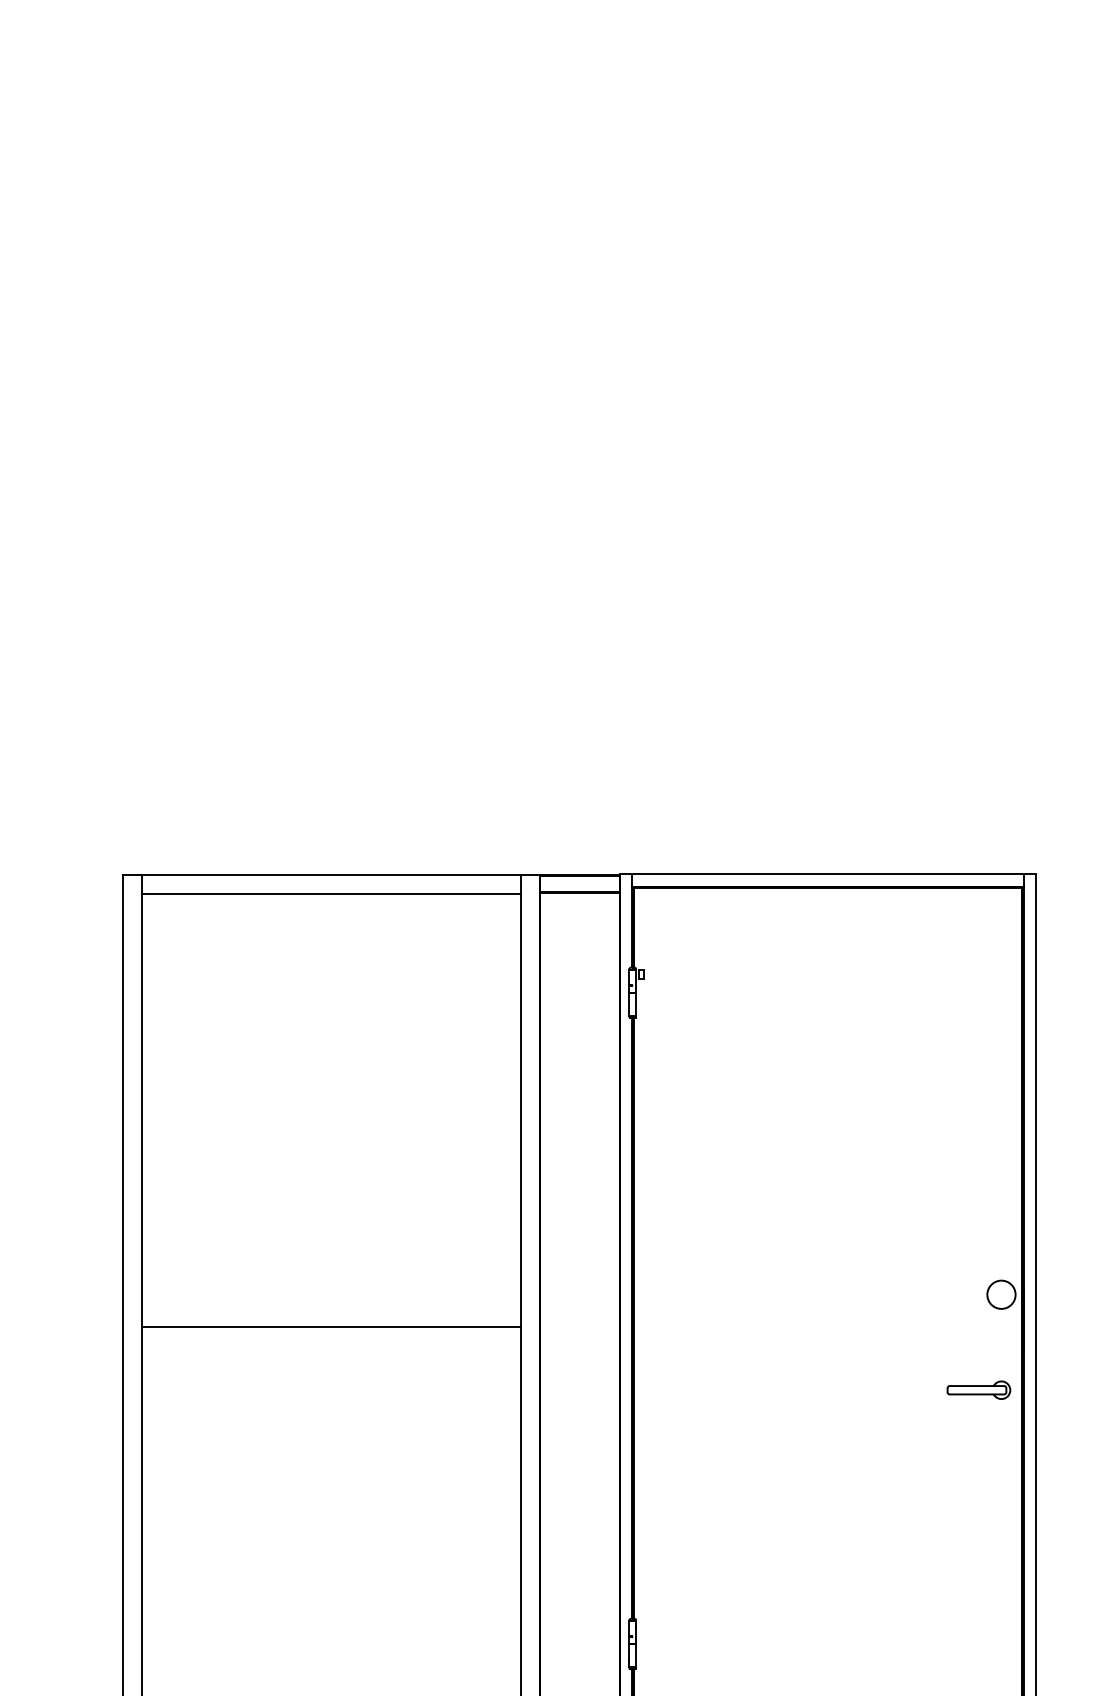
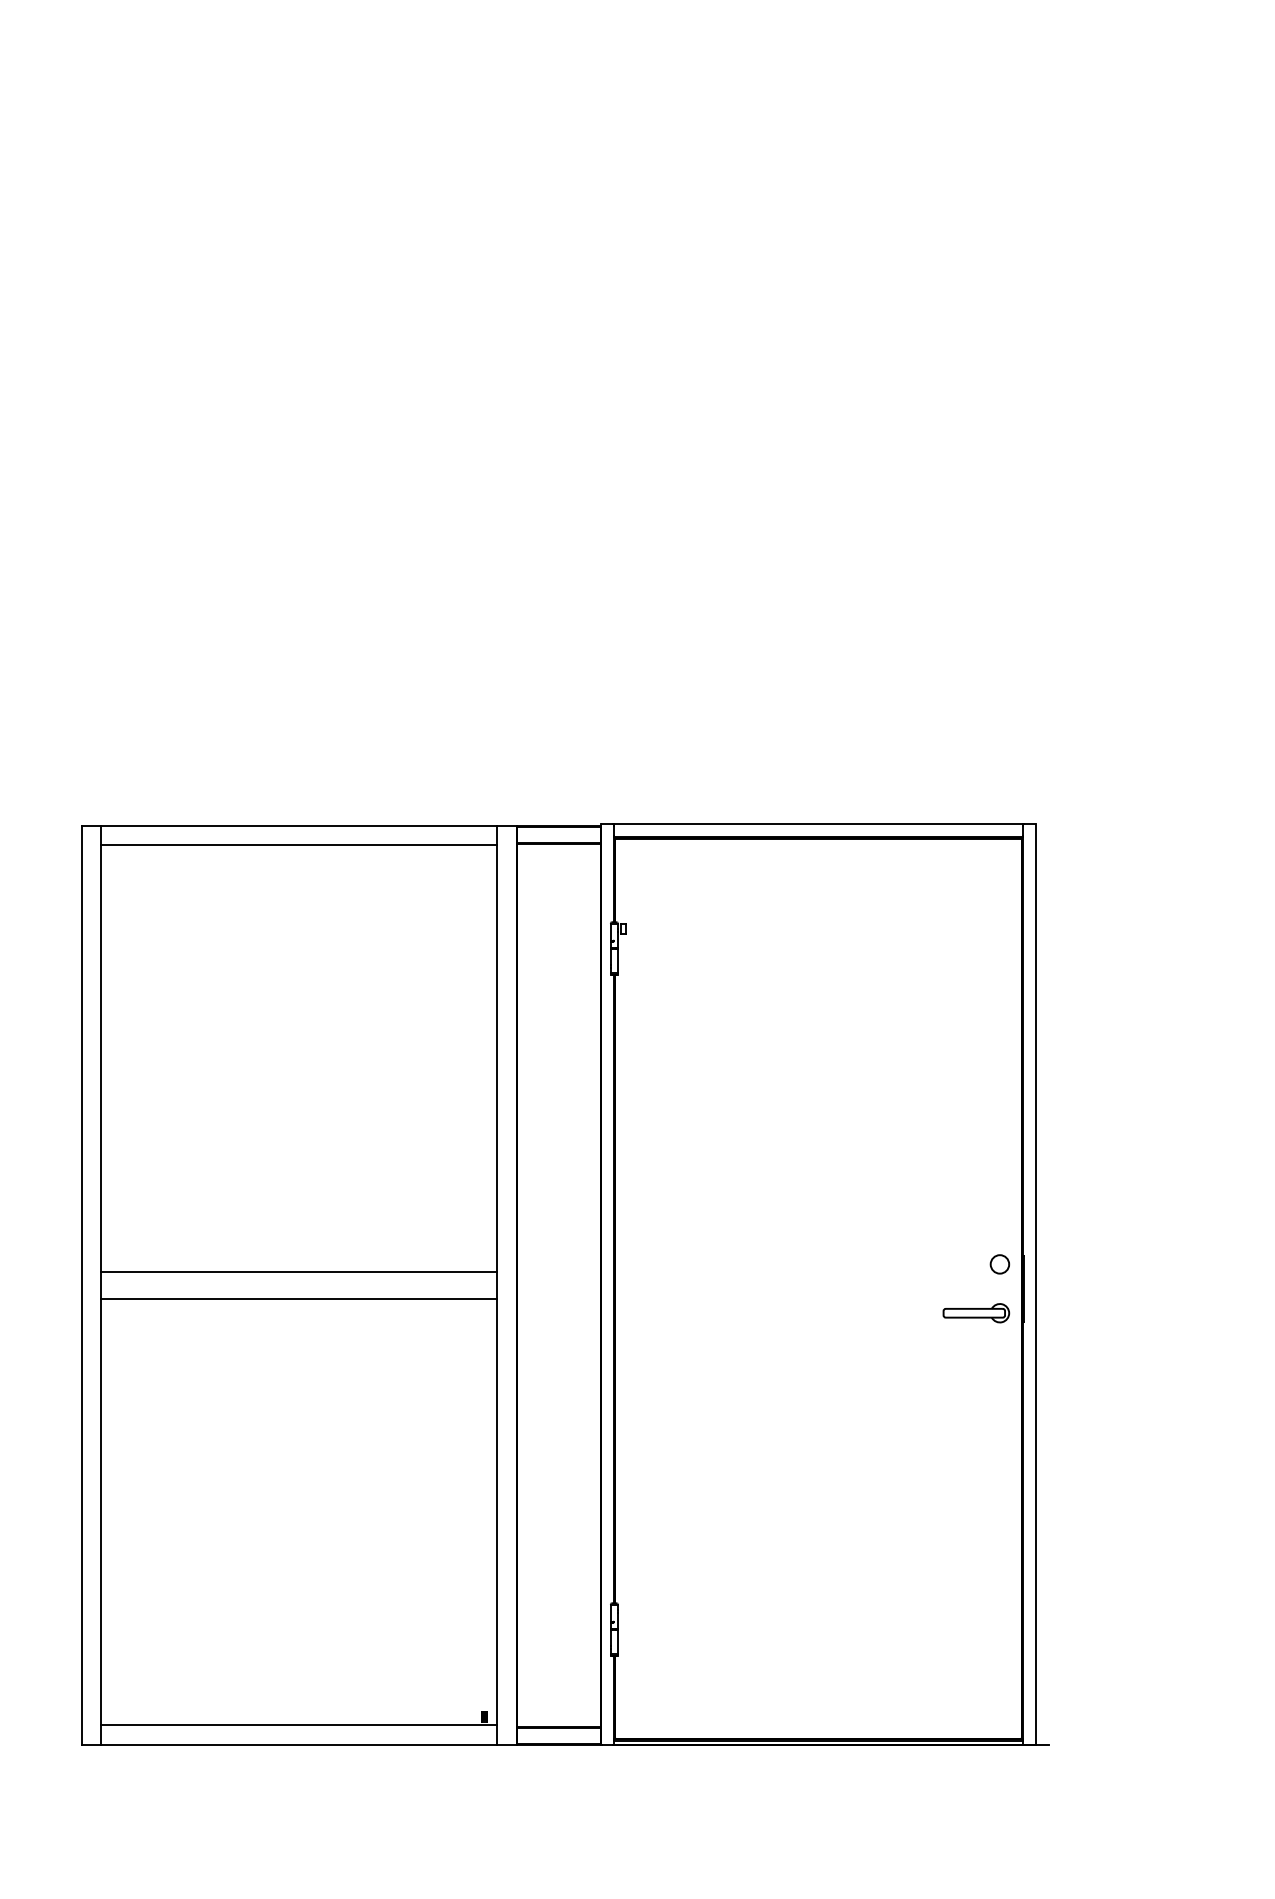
circle: (1001, 1294) -> (999, 1264), size x0.62
line: (331, 1302) -> (299, 1272), added
part: (979, 1390) -> (976, 1313), moved

